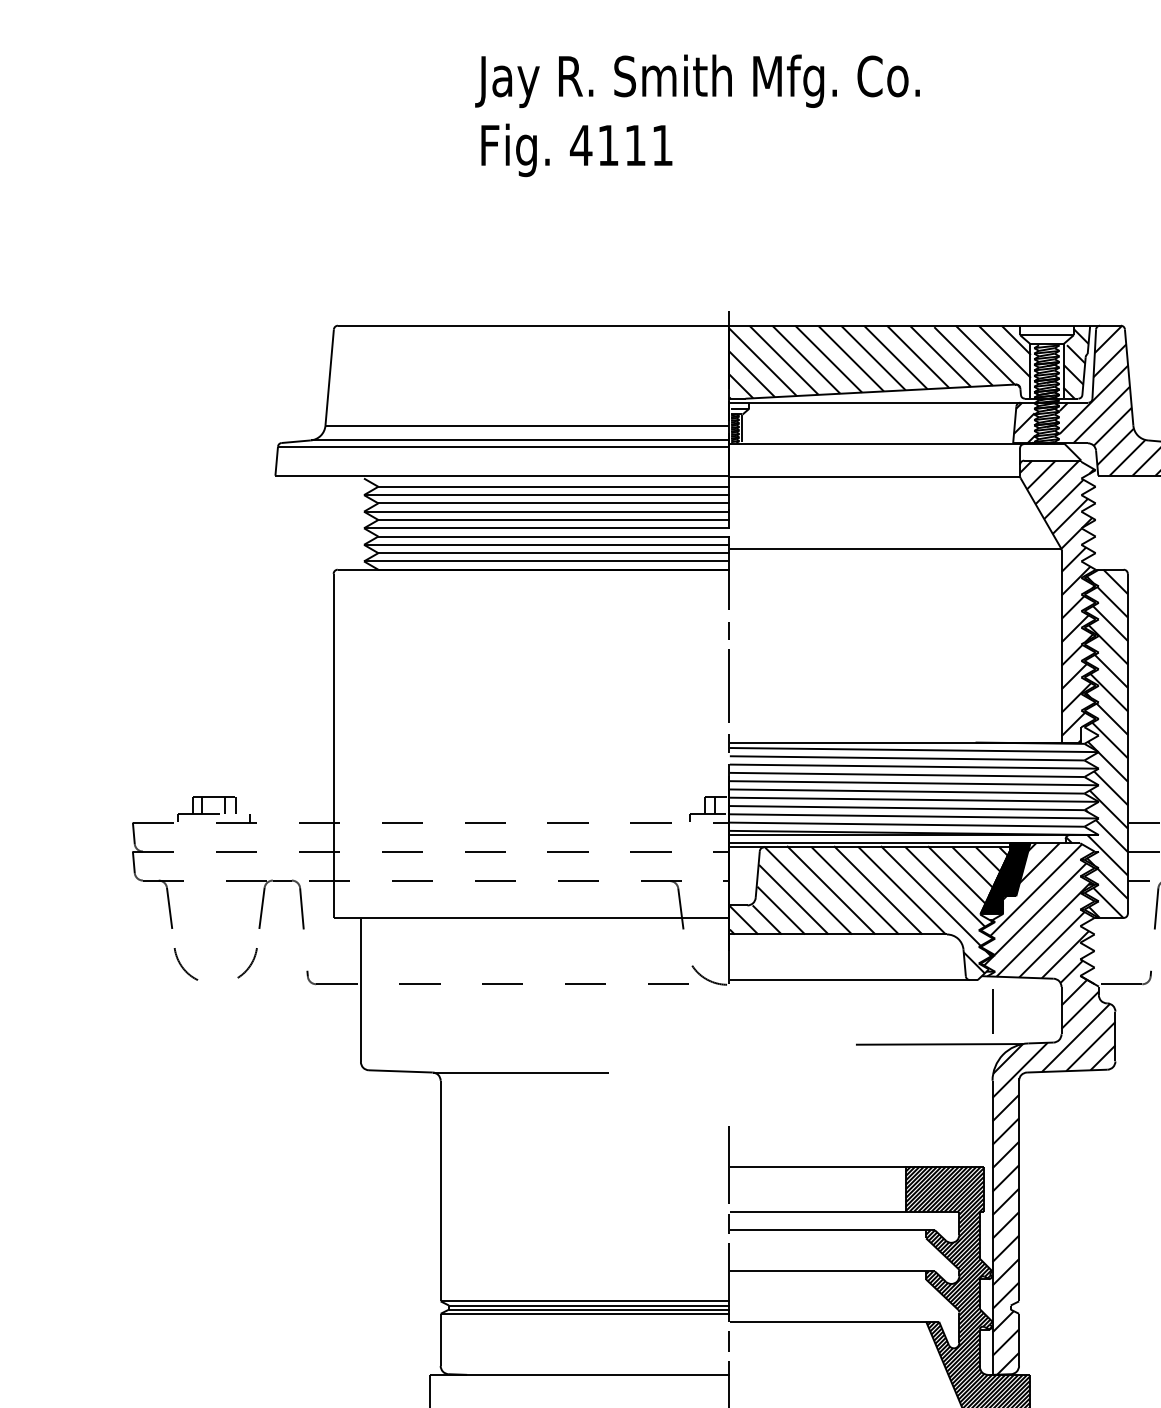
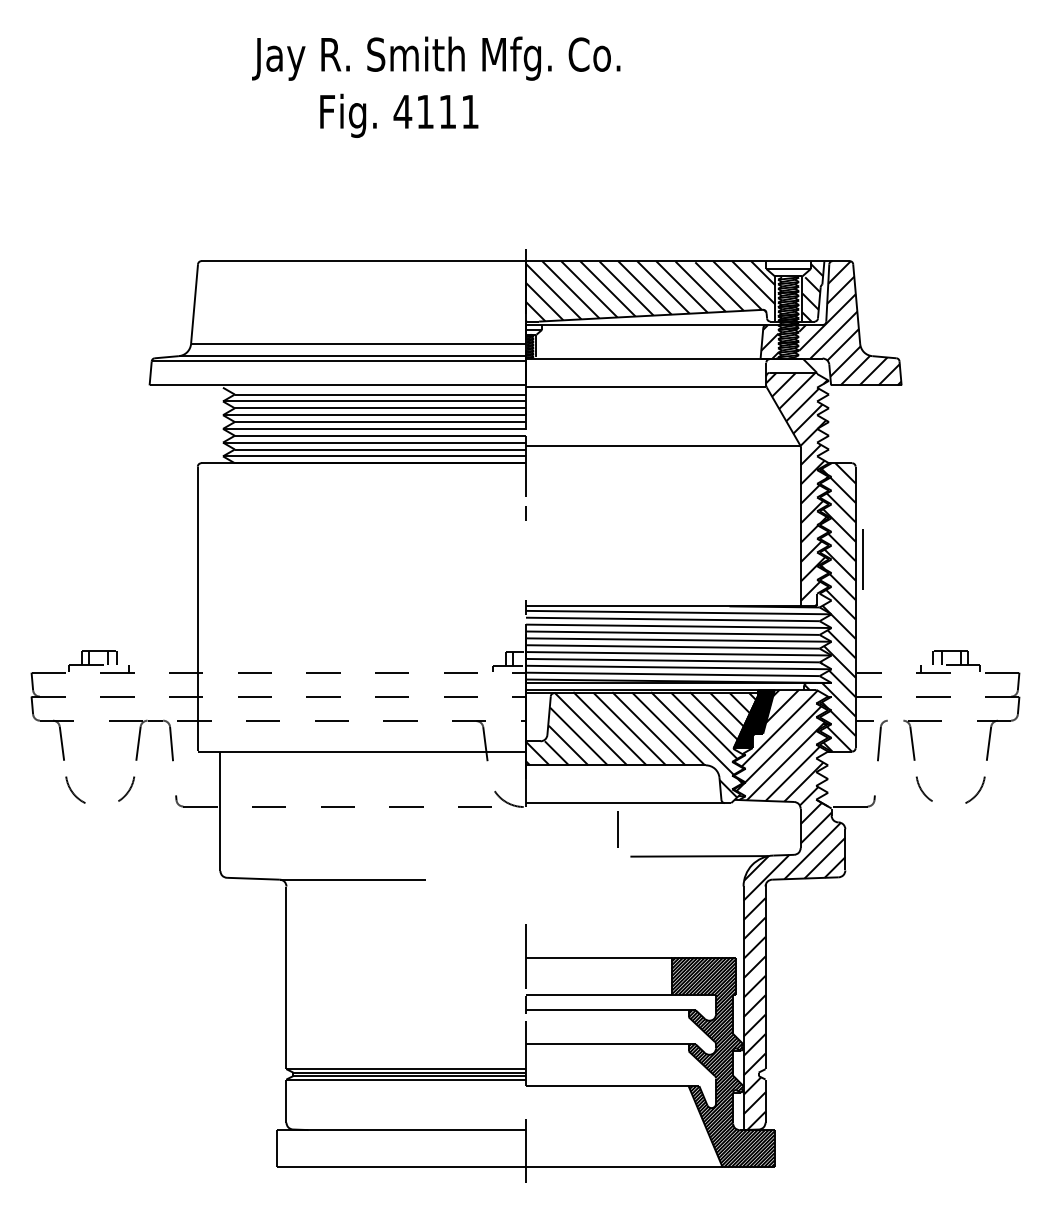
text: (697, 81) -> (436, 58), moved
line: (729, 685) -> (862, 559), moved
line: (992, 1011) -> (617, 829), moved
line: (729, 1341) -> (525, 1102), removed

